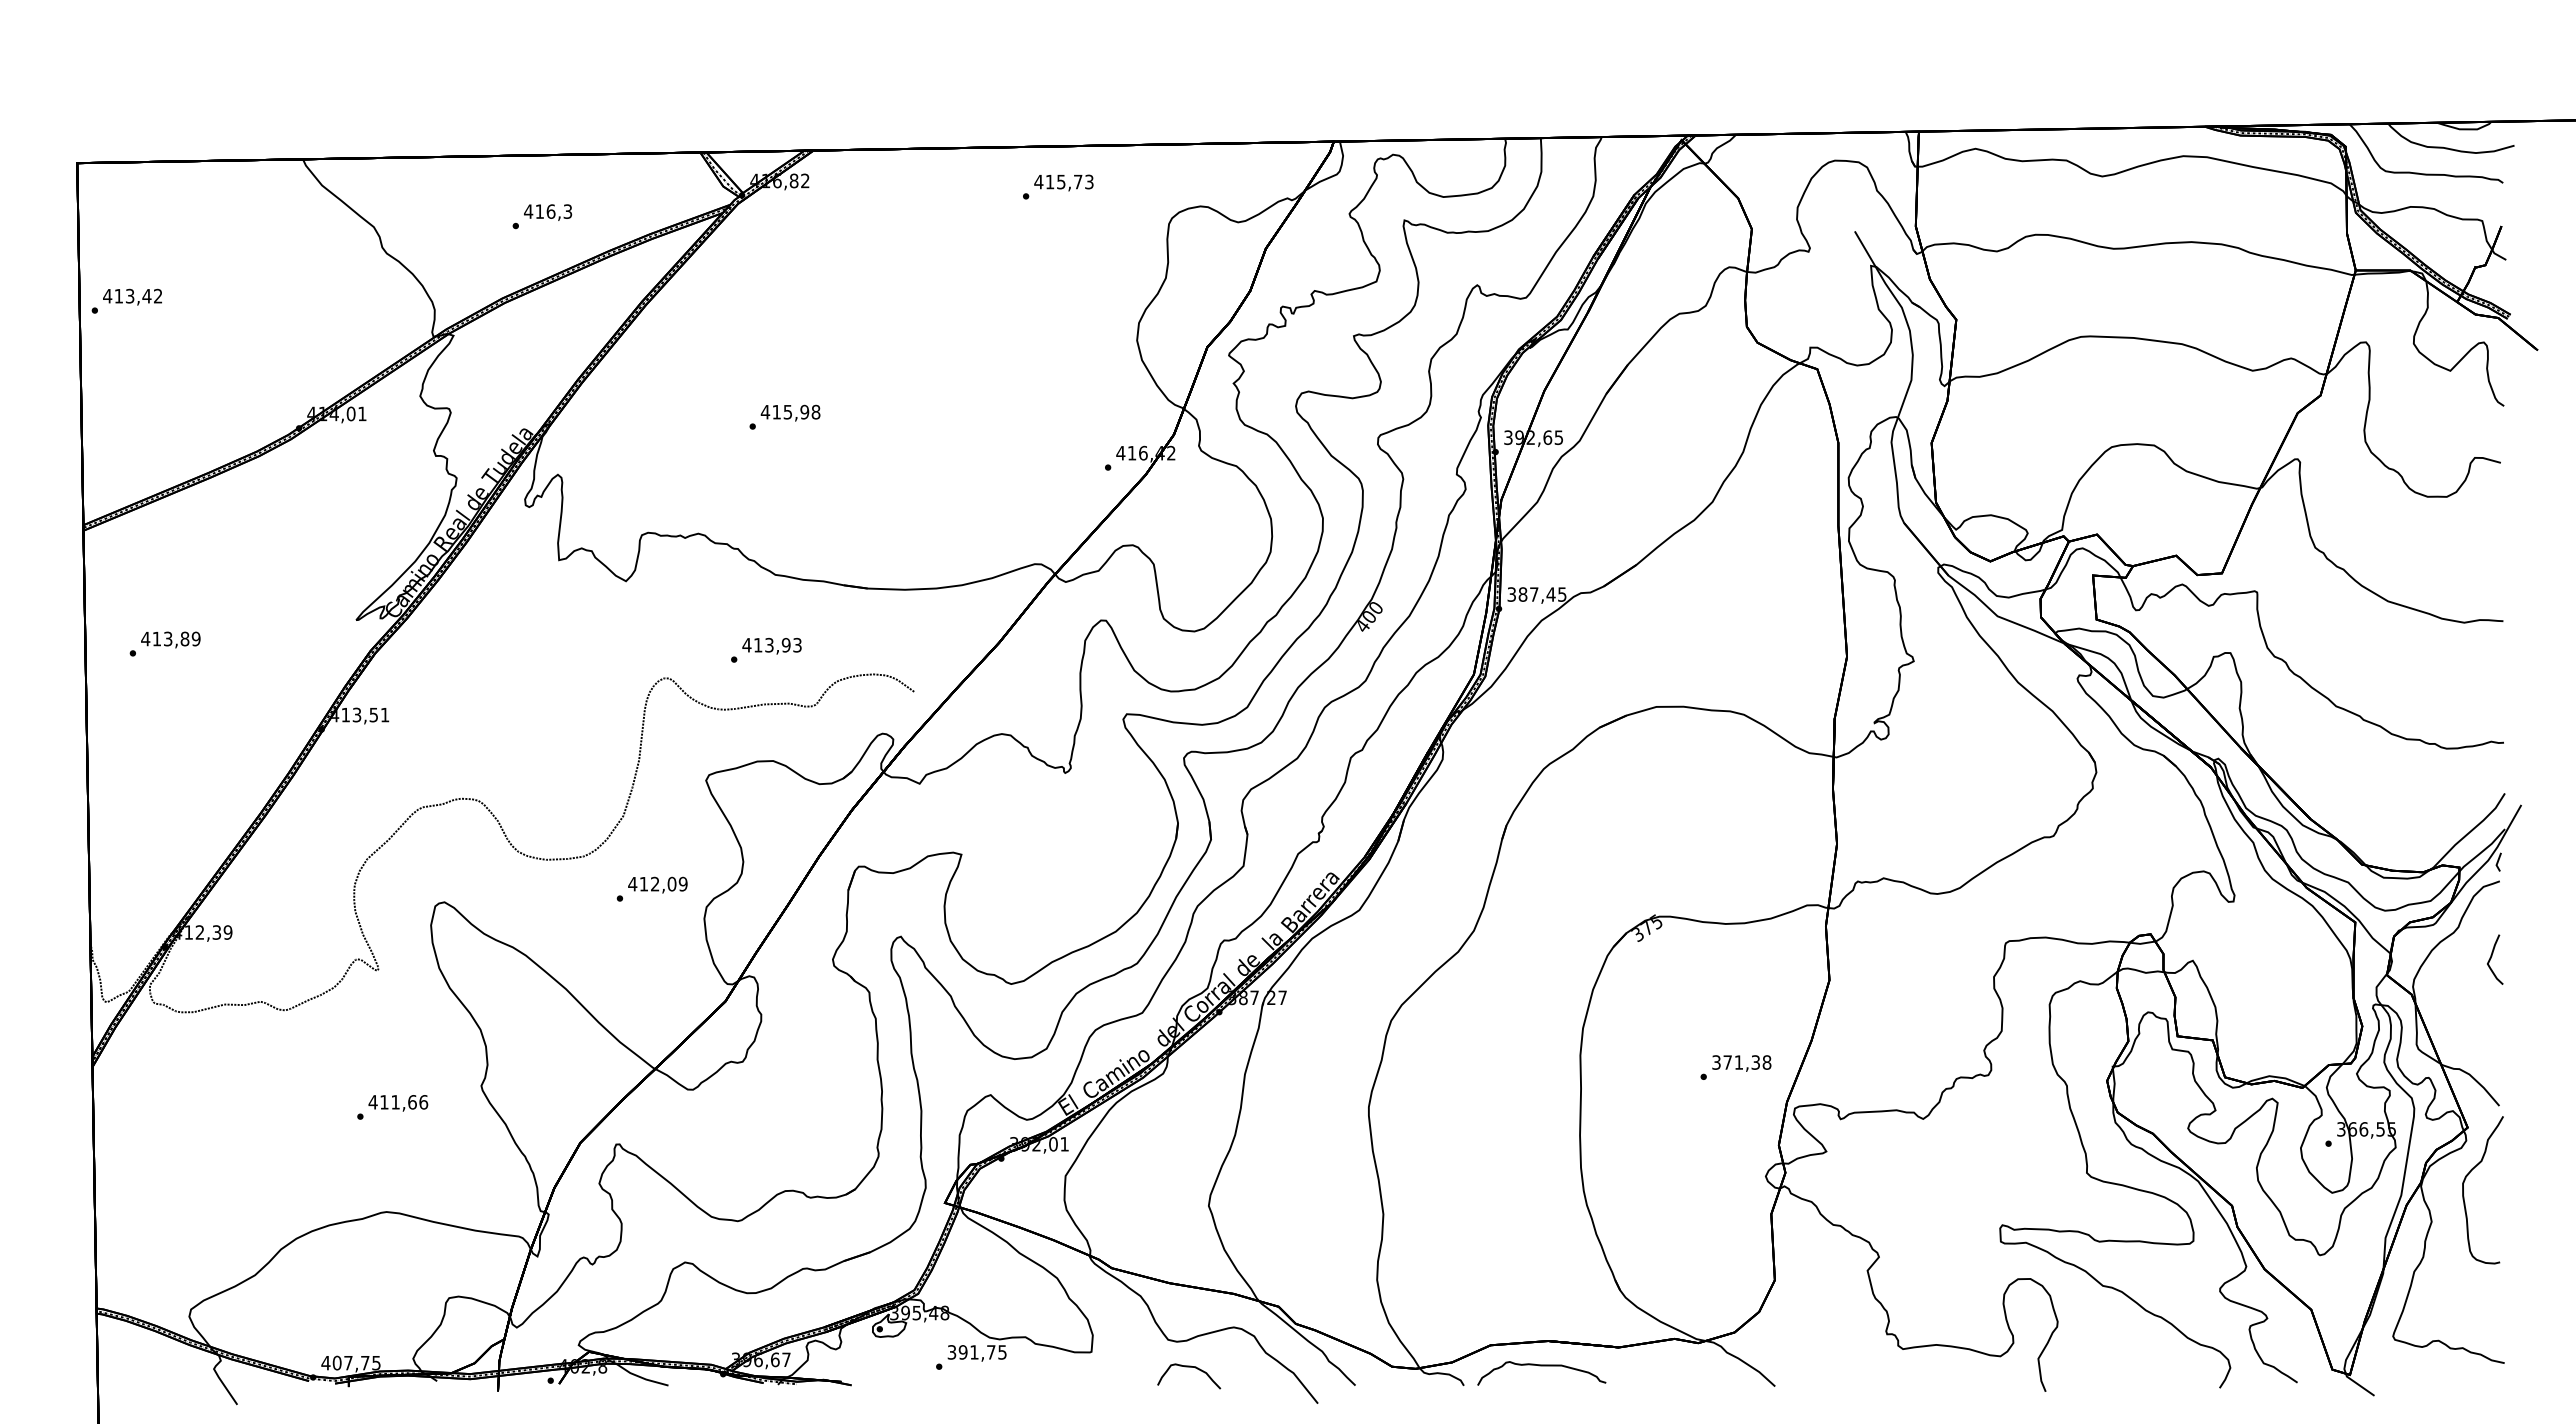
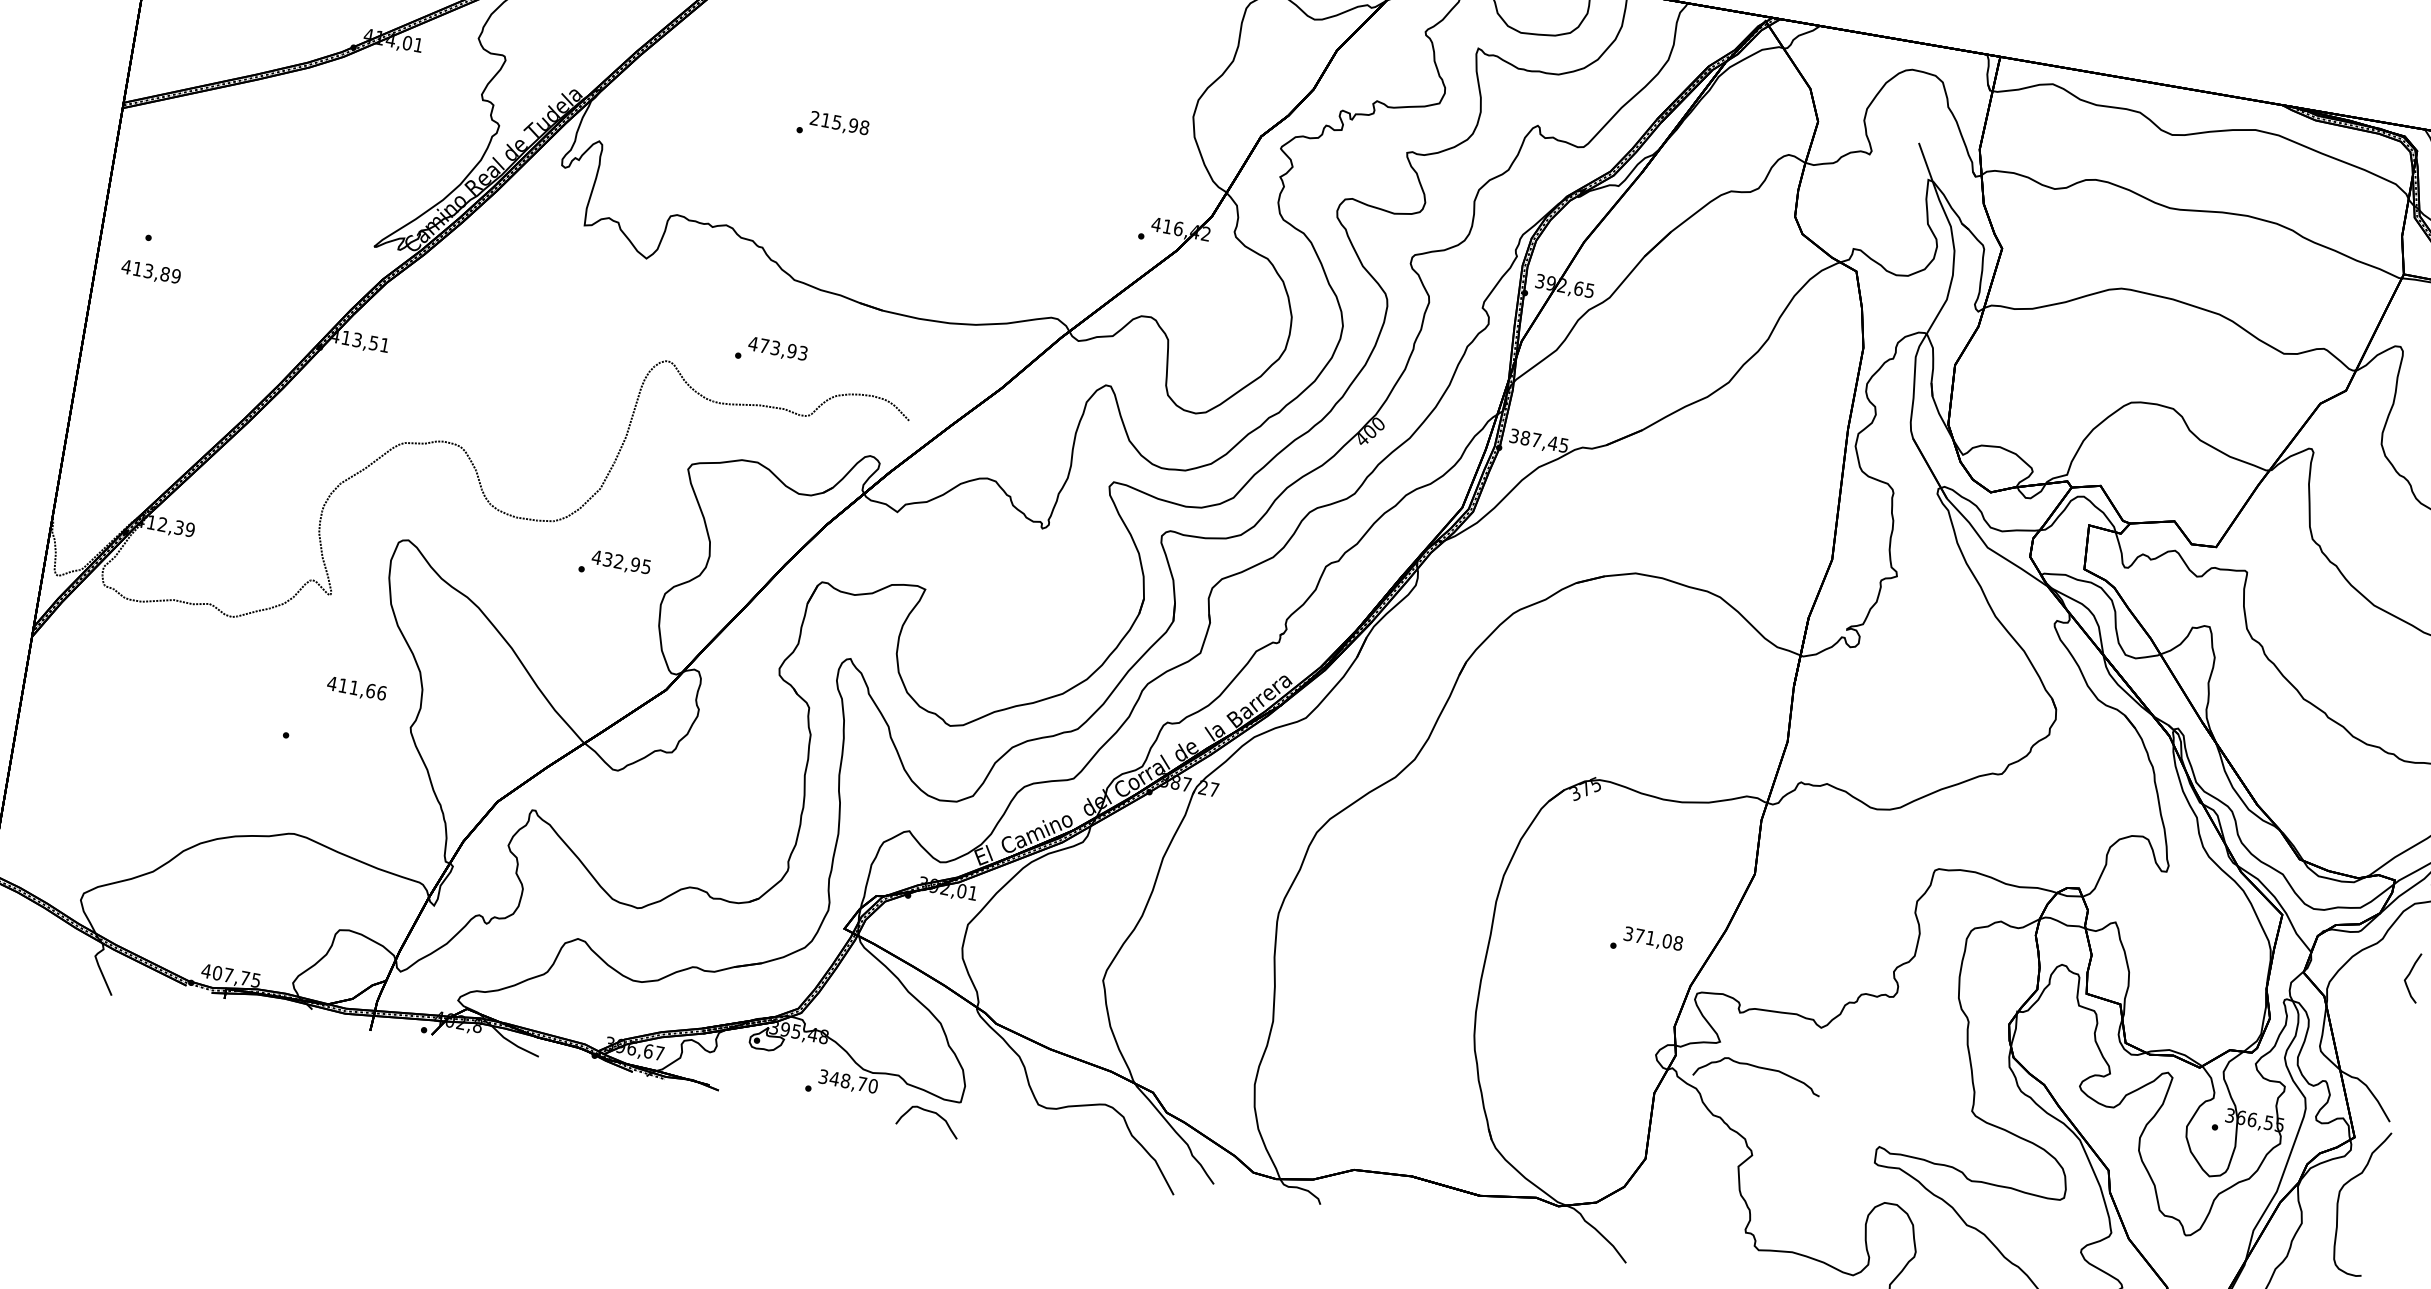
text: (765, 411) -> (815, 117), 415,98 -> 215,98
text: (170, 639) -> (150, 272), moved
text: (758, 645) -> (764, 346), 413,93 -> 473,93
text: (663, 883) -> (627, 562), 412,09 -> 432,95
text: (1755, 1062) -> (1666, 941), 371,38 -> 371,08
text: (398, 1103) -> (356, 689), moved
text: (982, 1352) -> (853, 1082), 391,75 -> 348,70
curve: (1541, 1366) -> (1758, 1068), moved
curve: (1189, 1367) -> (930, 1112), moved

